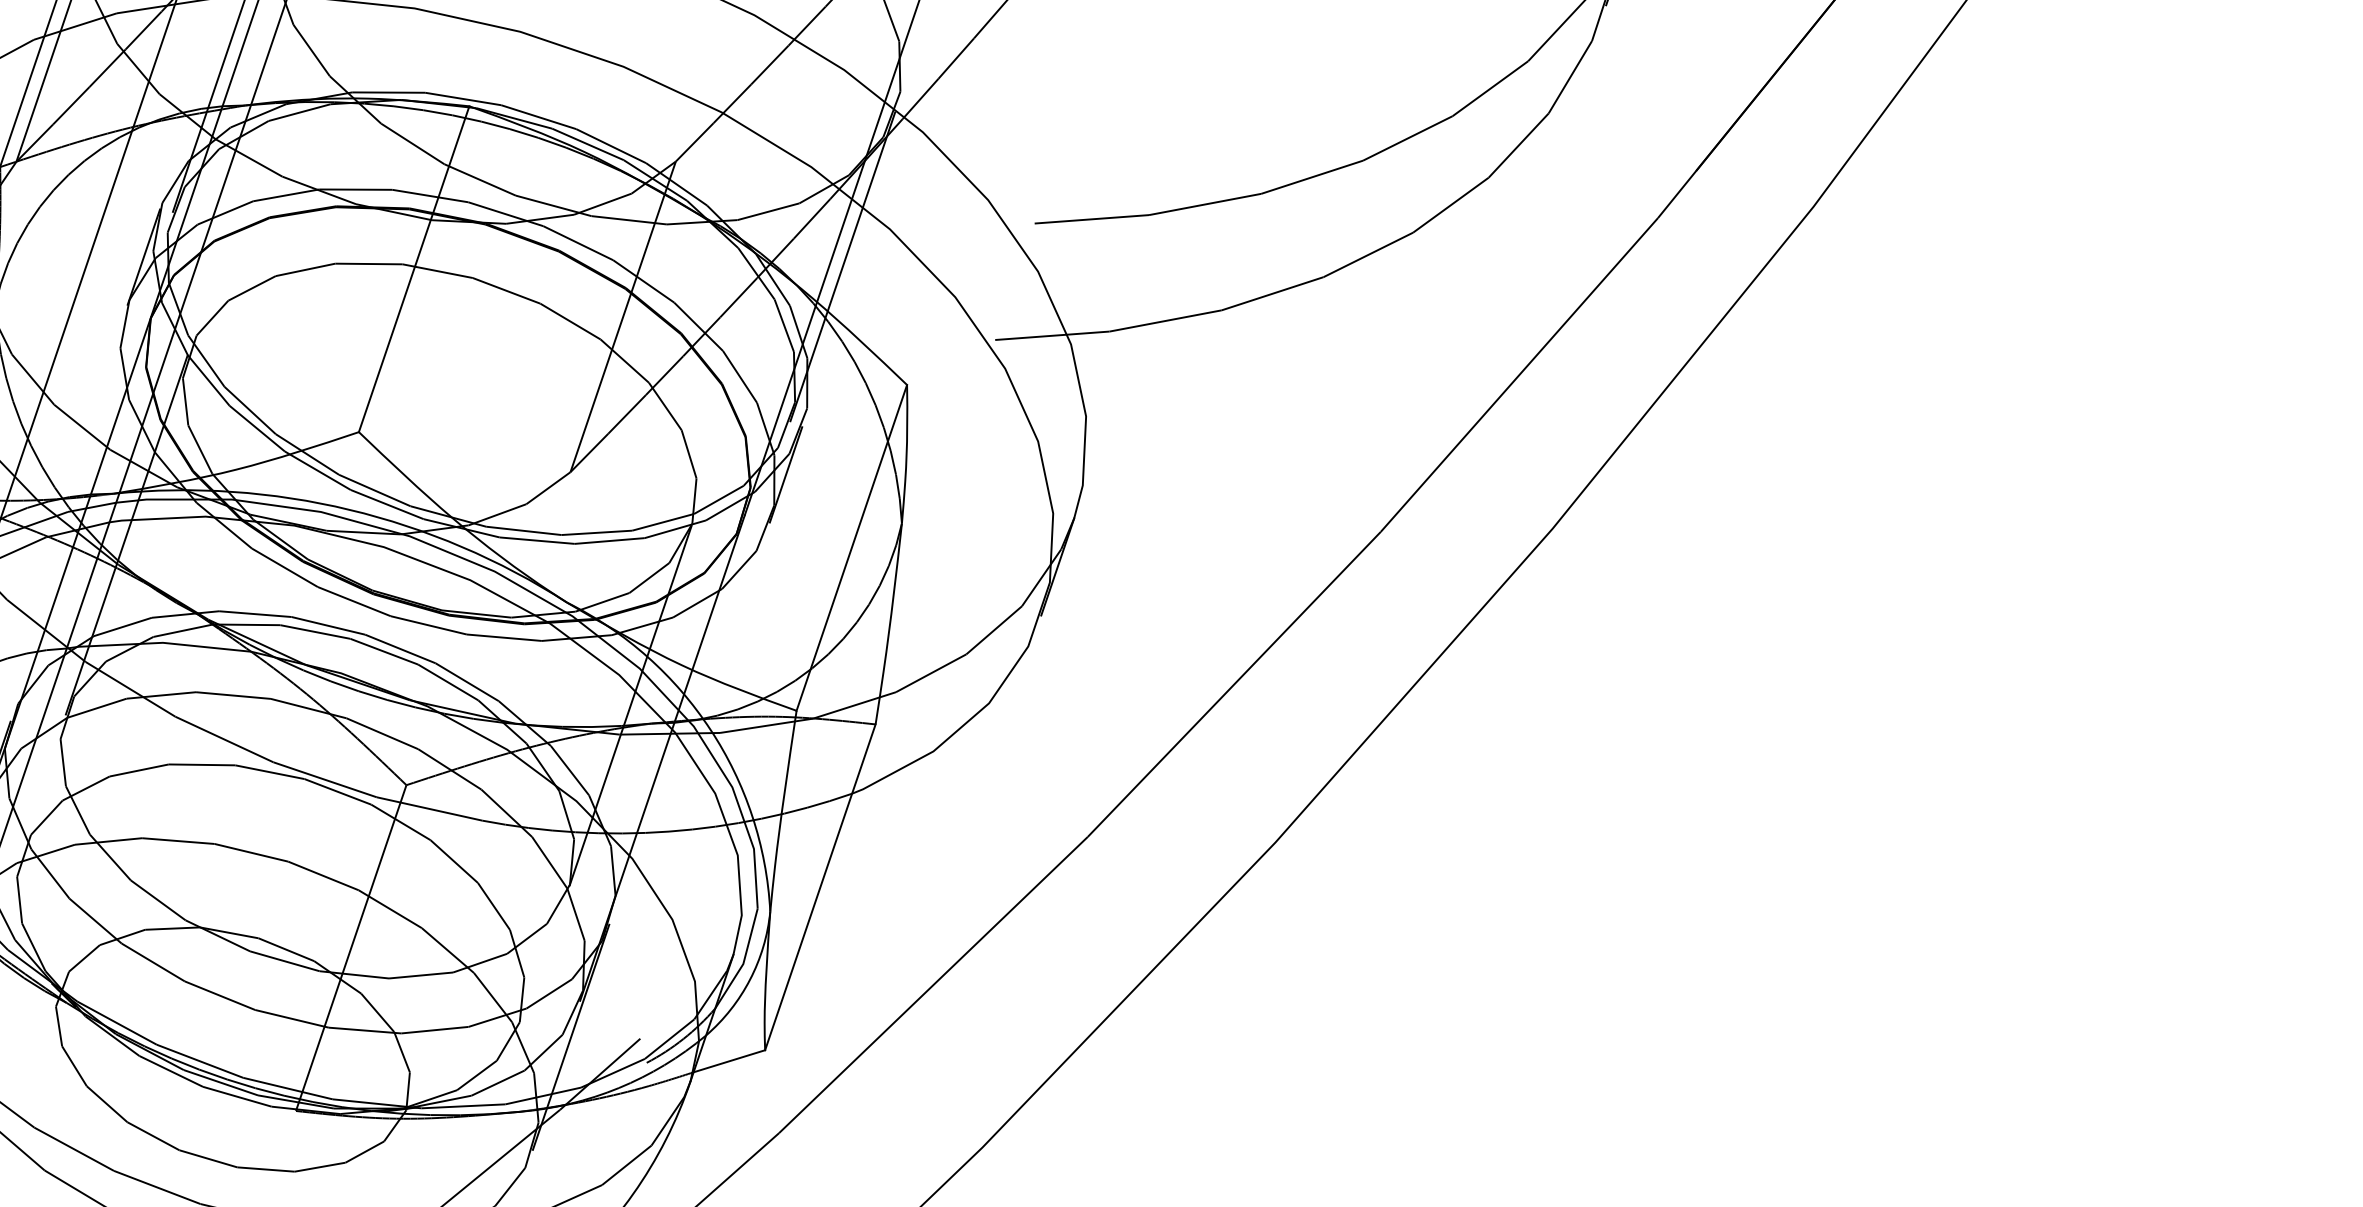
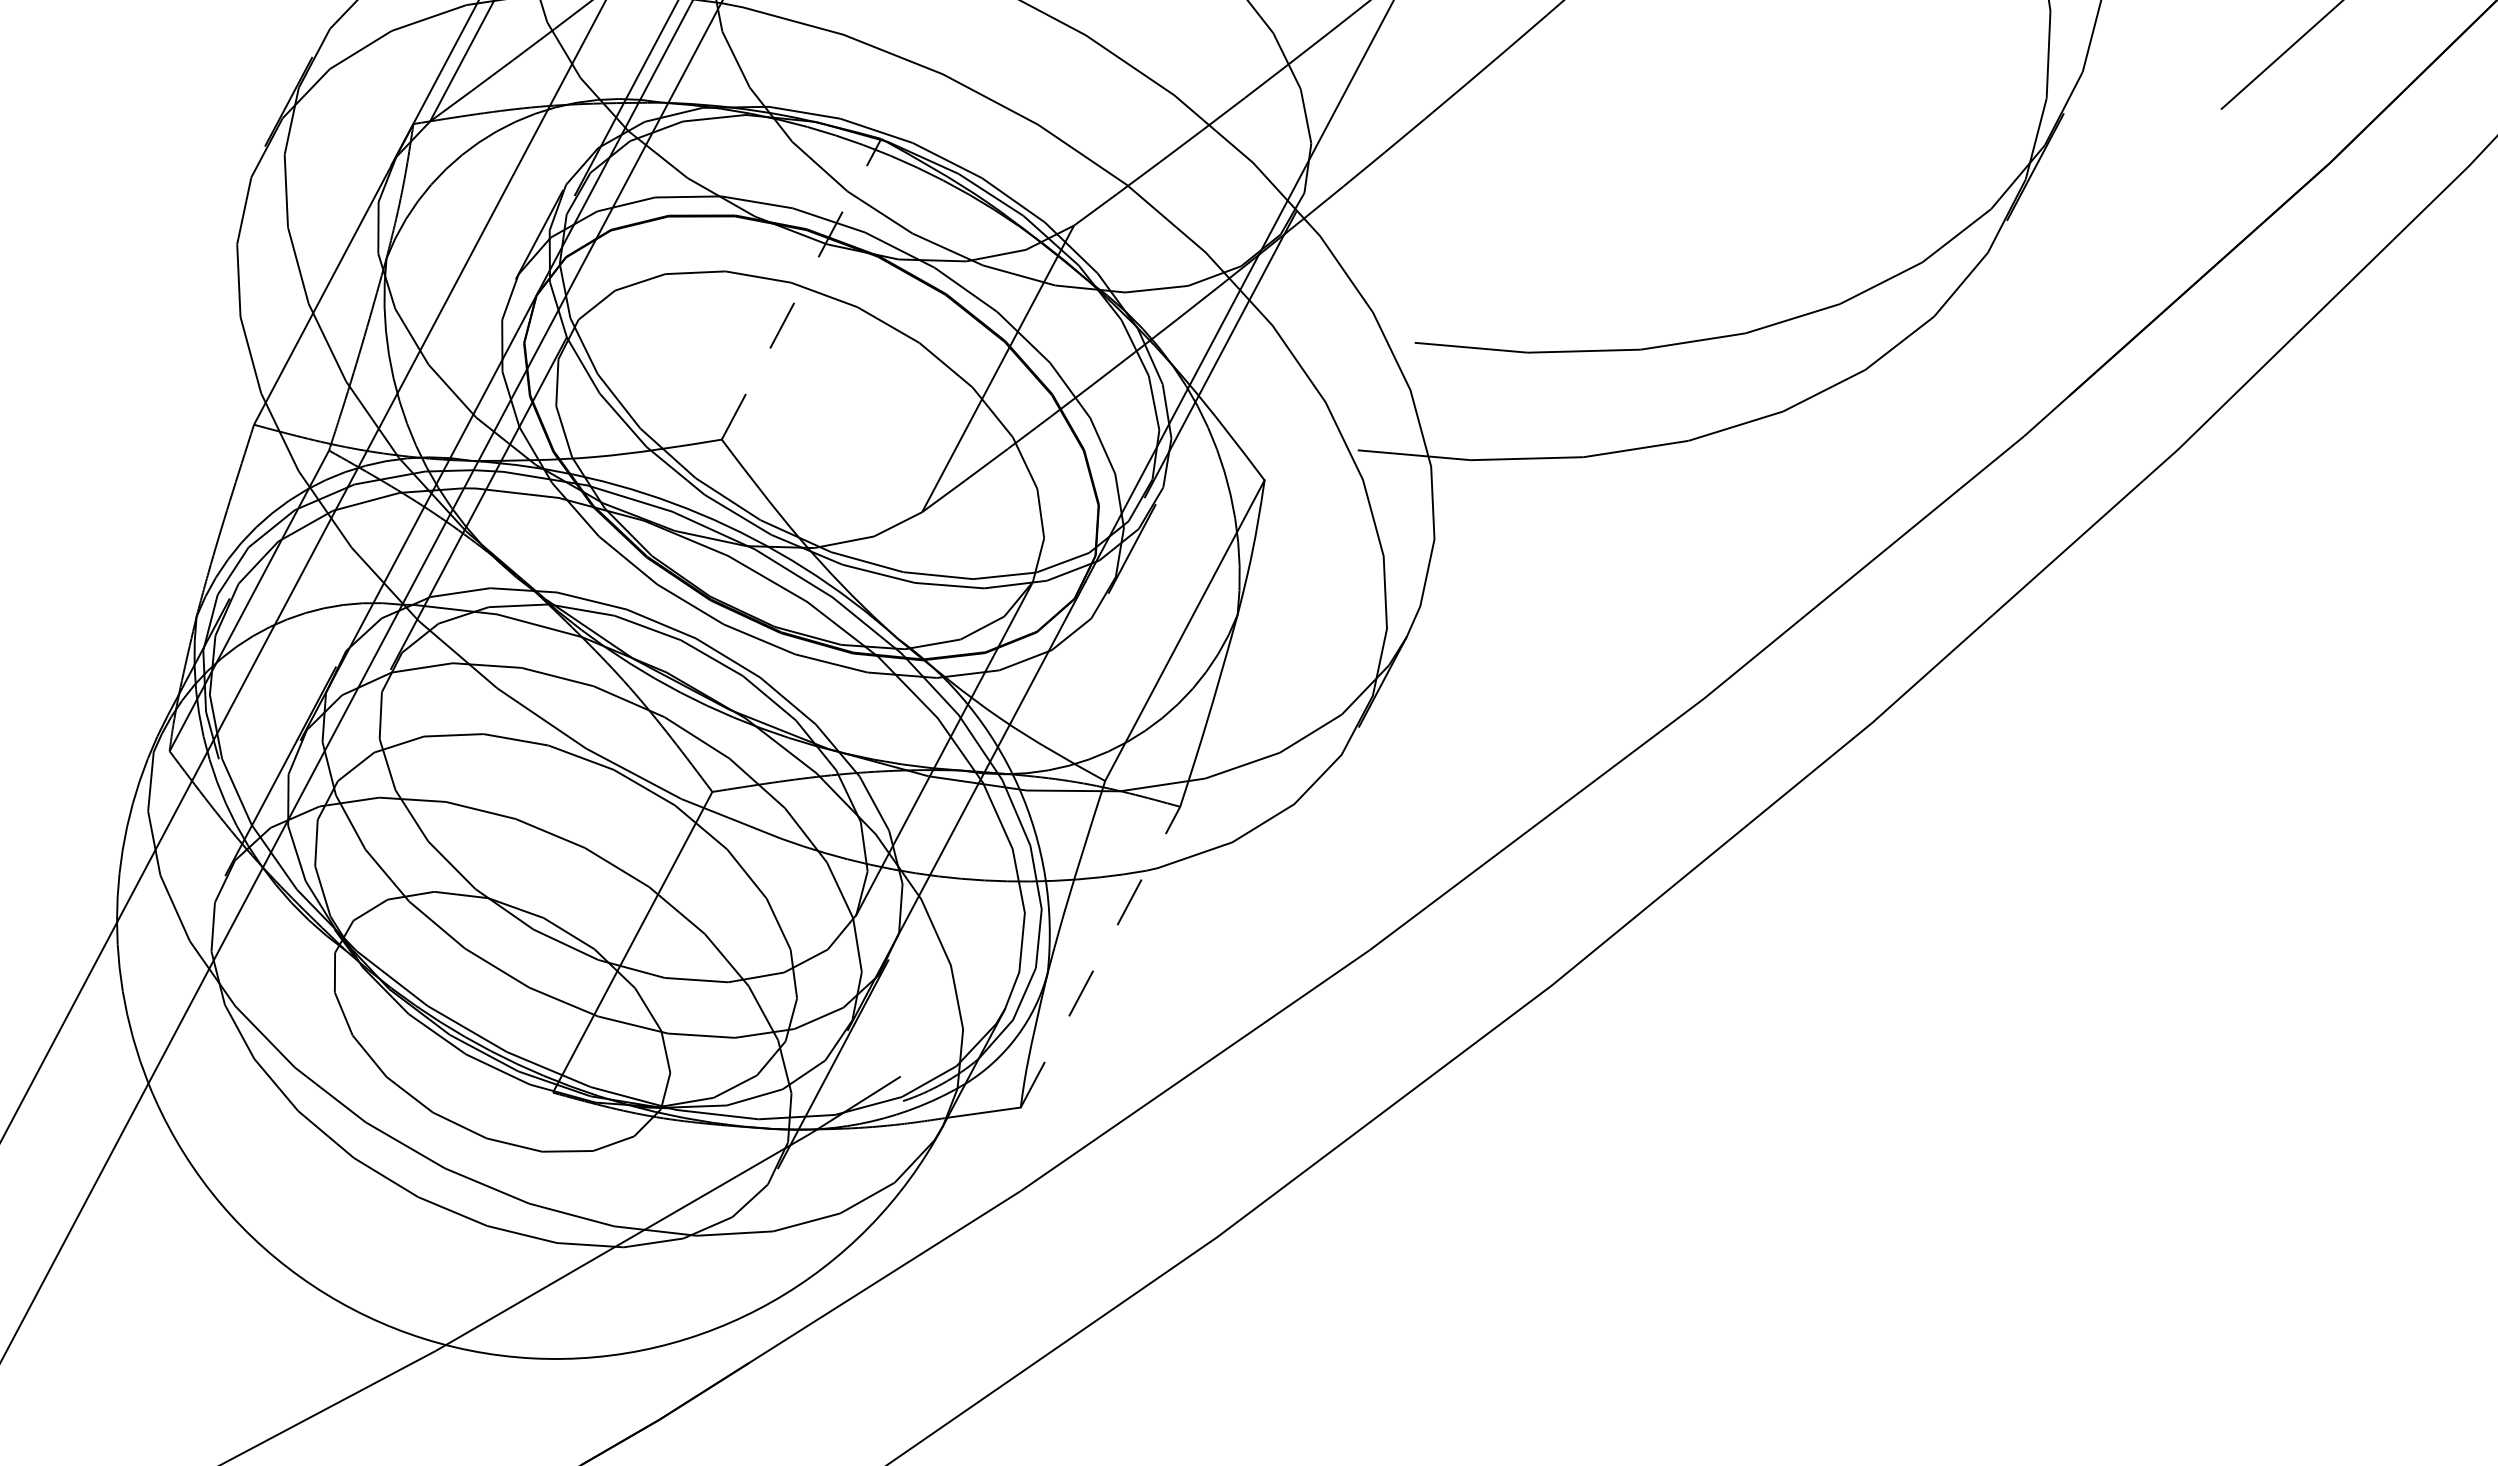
line: (413, 268) -> (801, 288), solid -> dashed
line: (820, 886) -> (1100, 956), solid -> dashed

